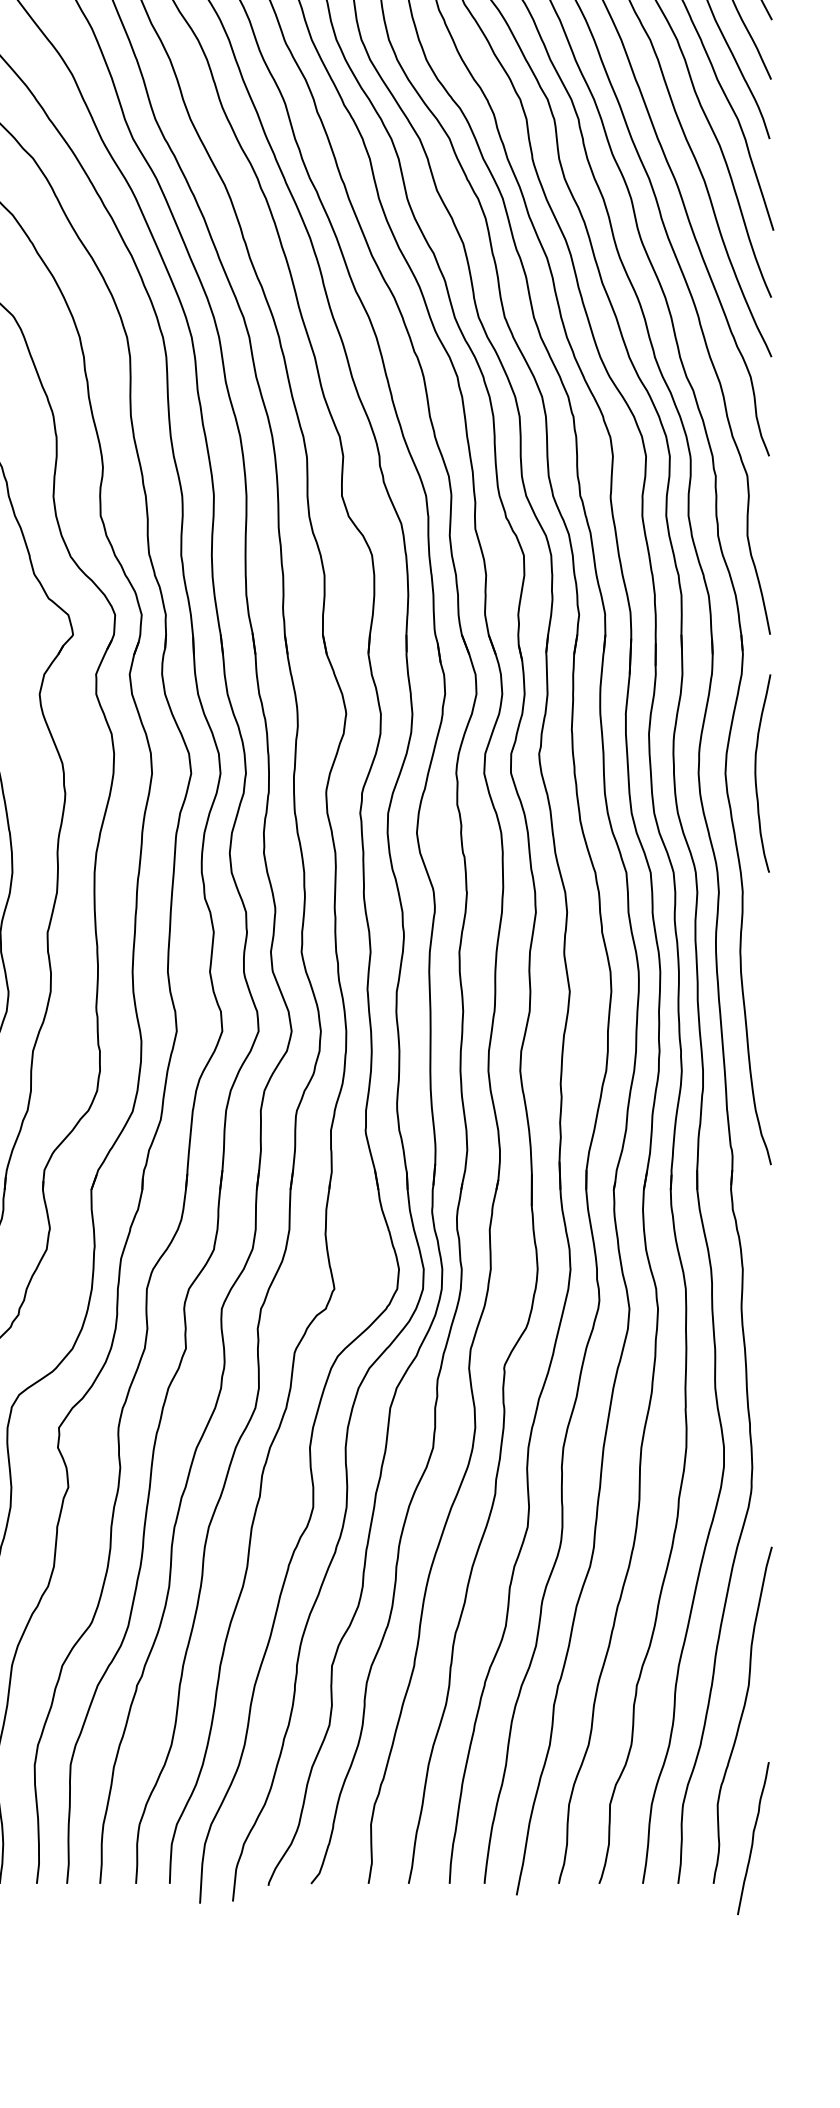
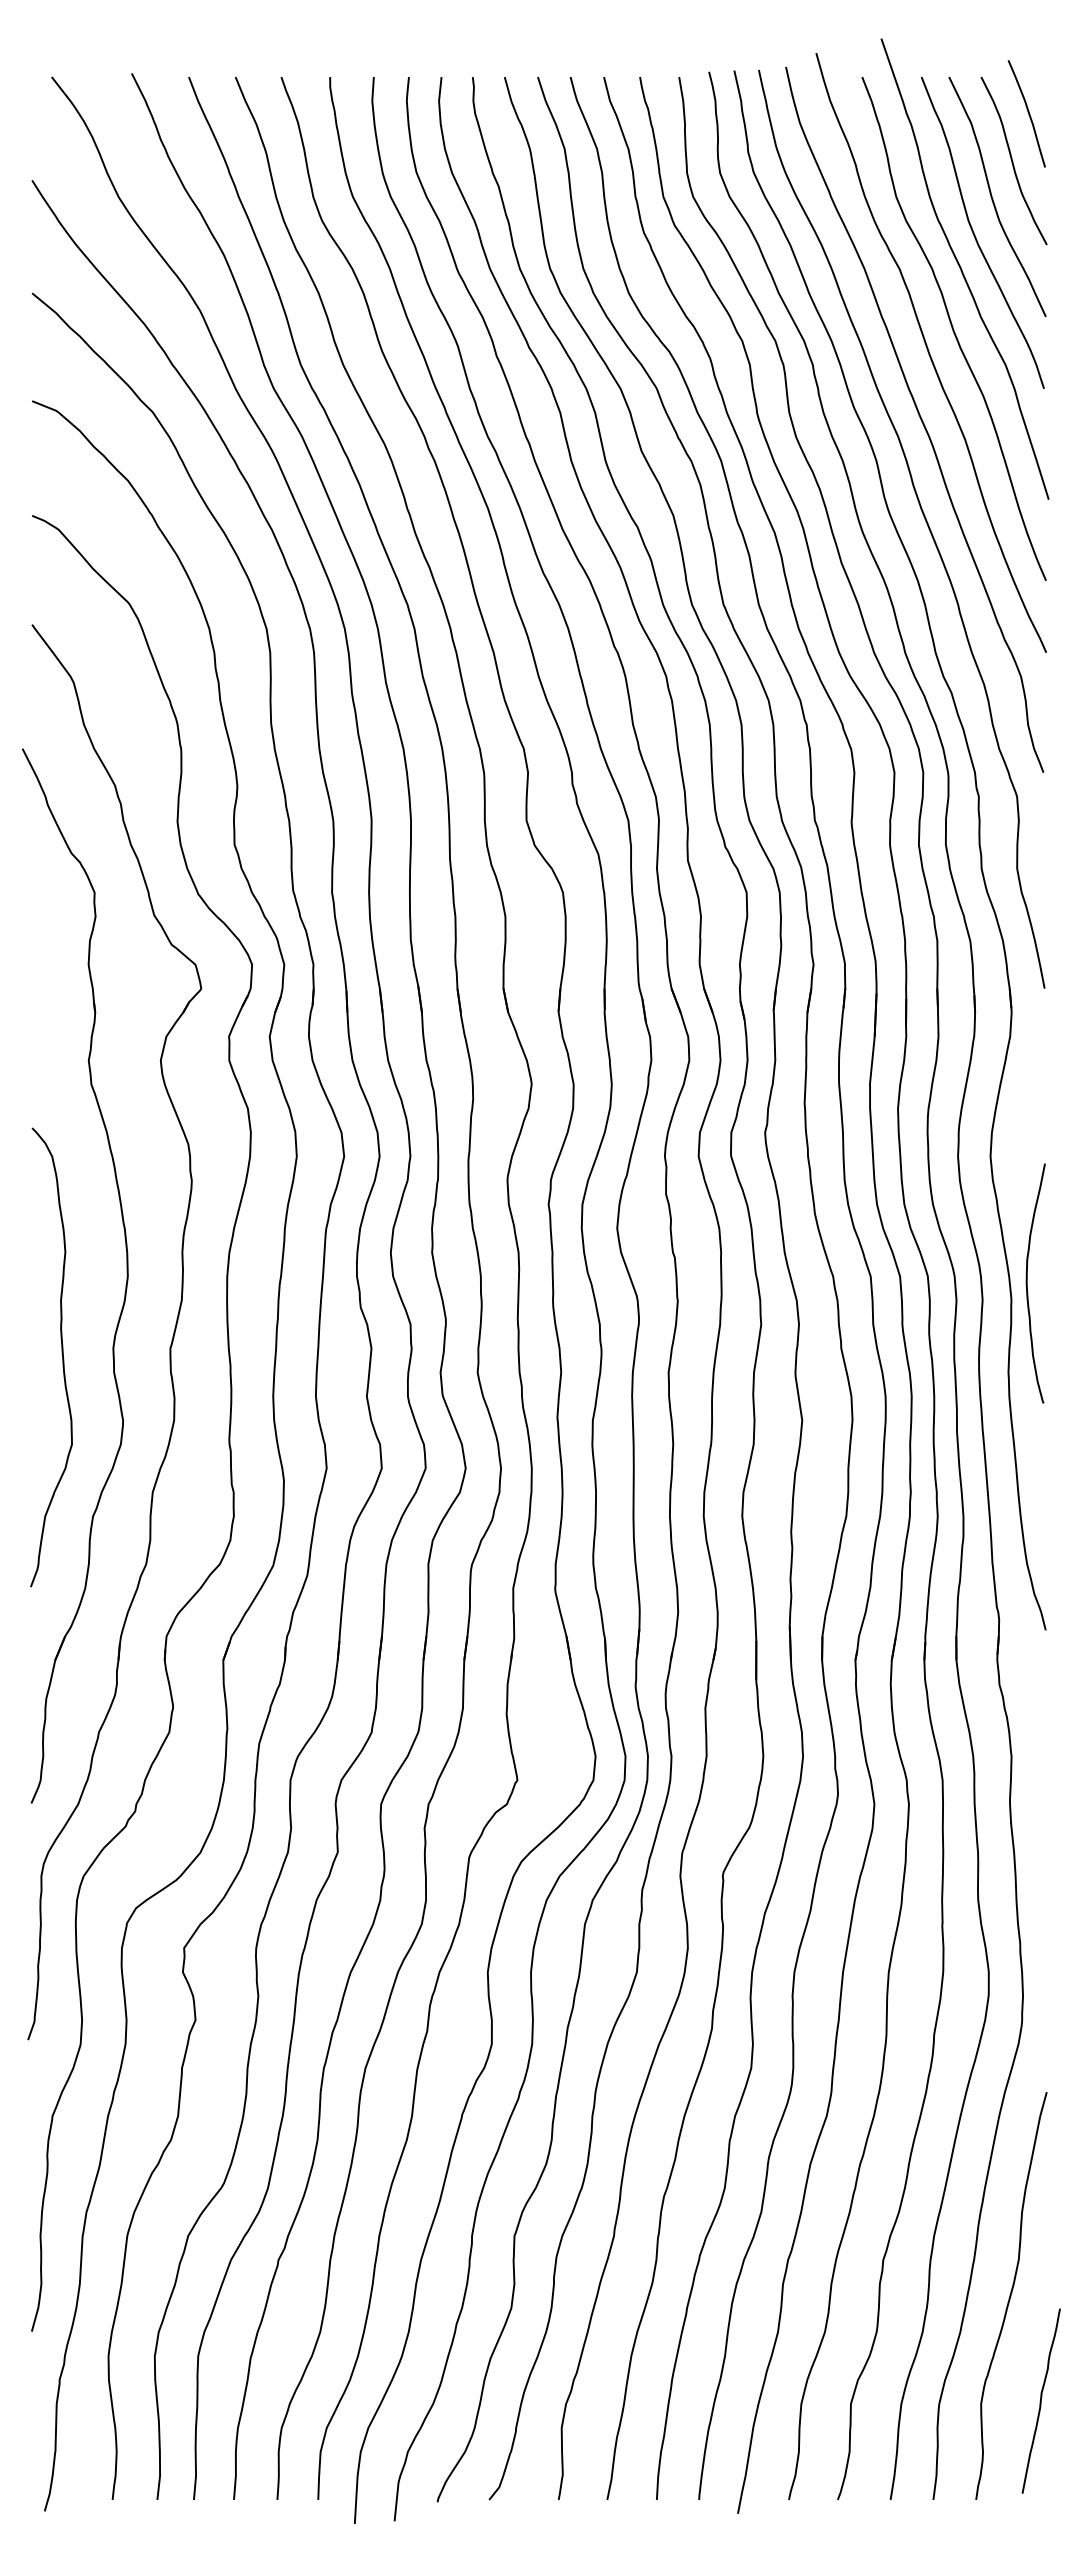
curve: (756, 773) -> (1027, 1283), moved
curve: (752, 1838) -> (1040, 2400), moved

